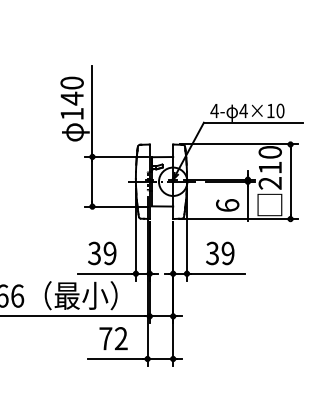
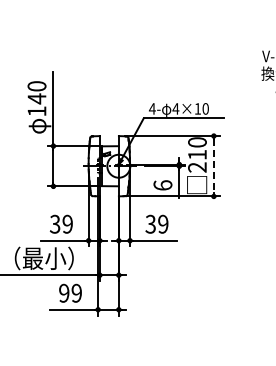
line: (290, 182) -> (213, 166), solid -> dashed
text: (113, 337) -> (70, 292), 72 -> 99

